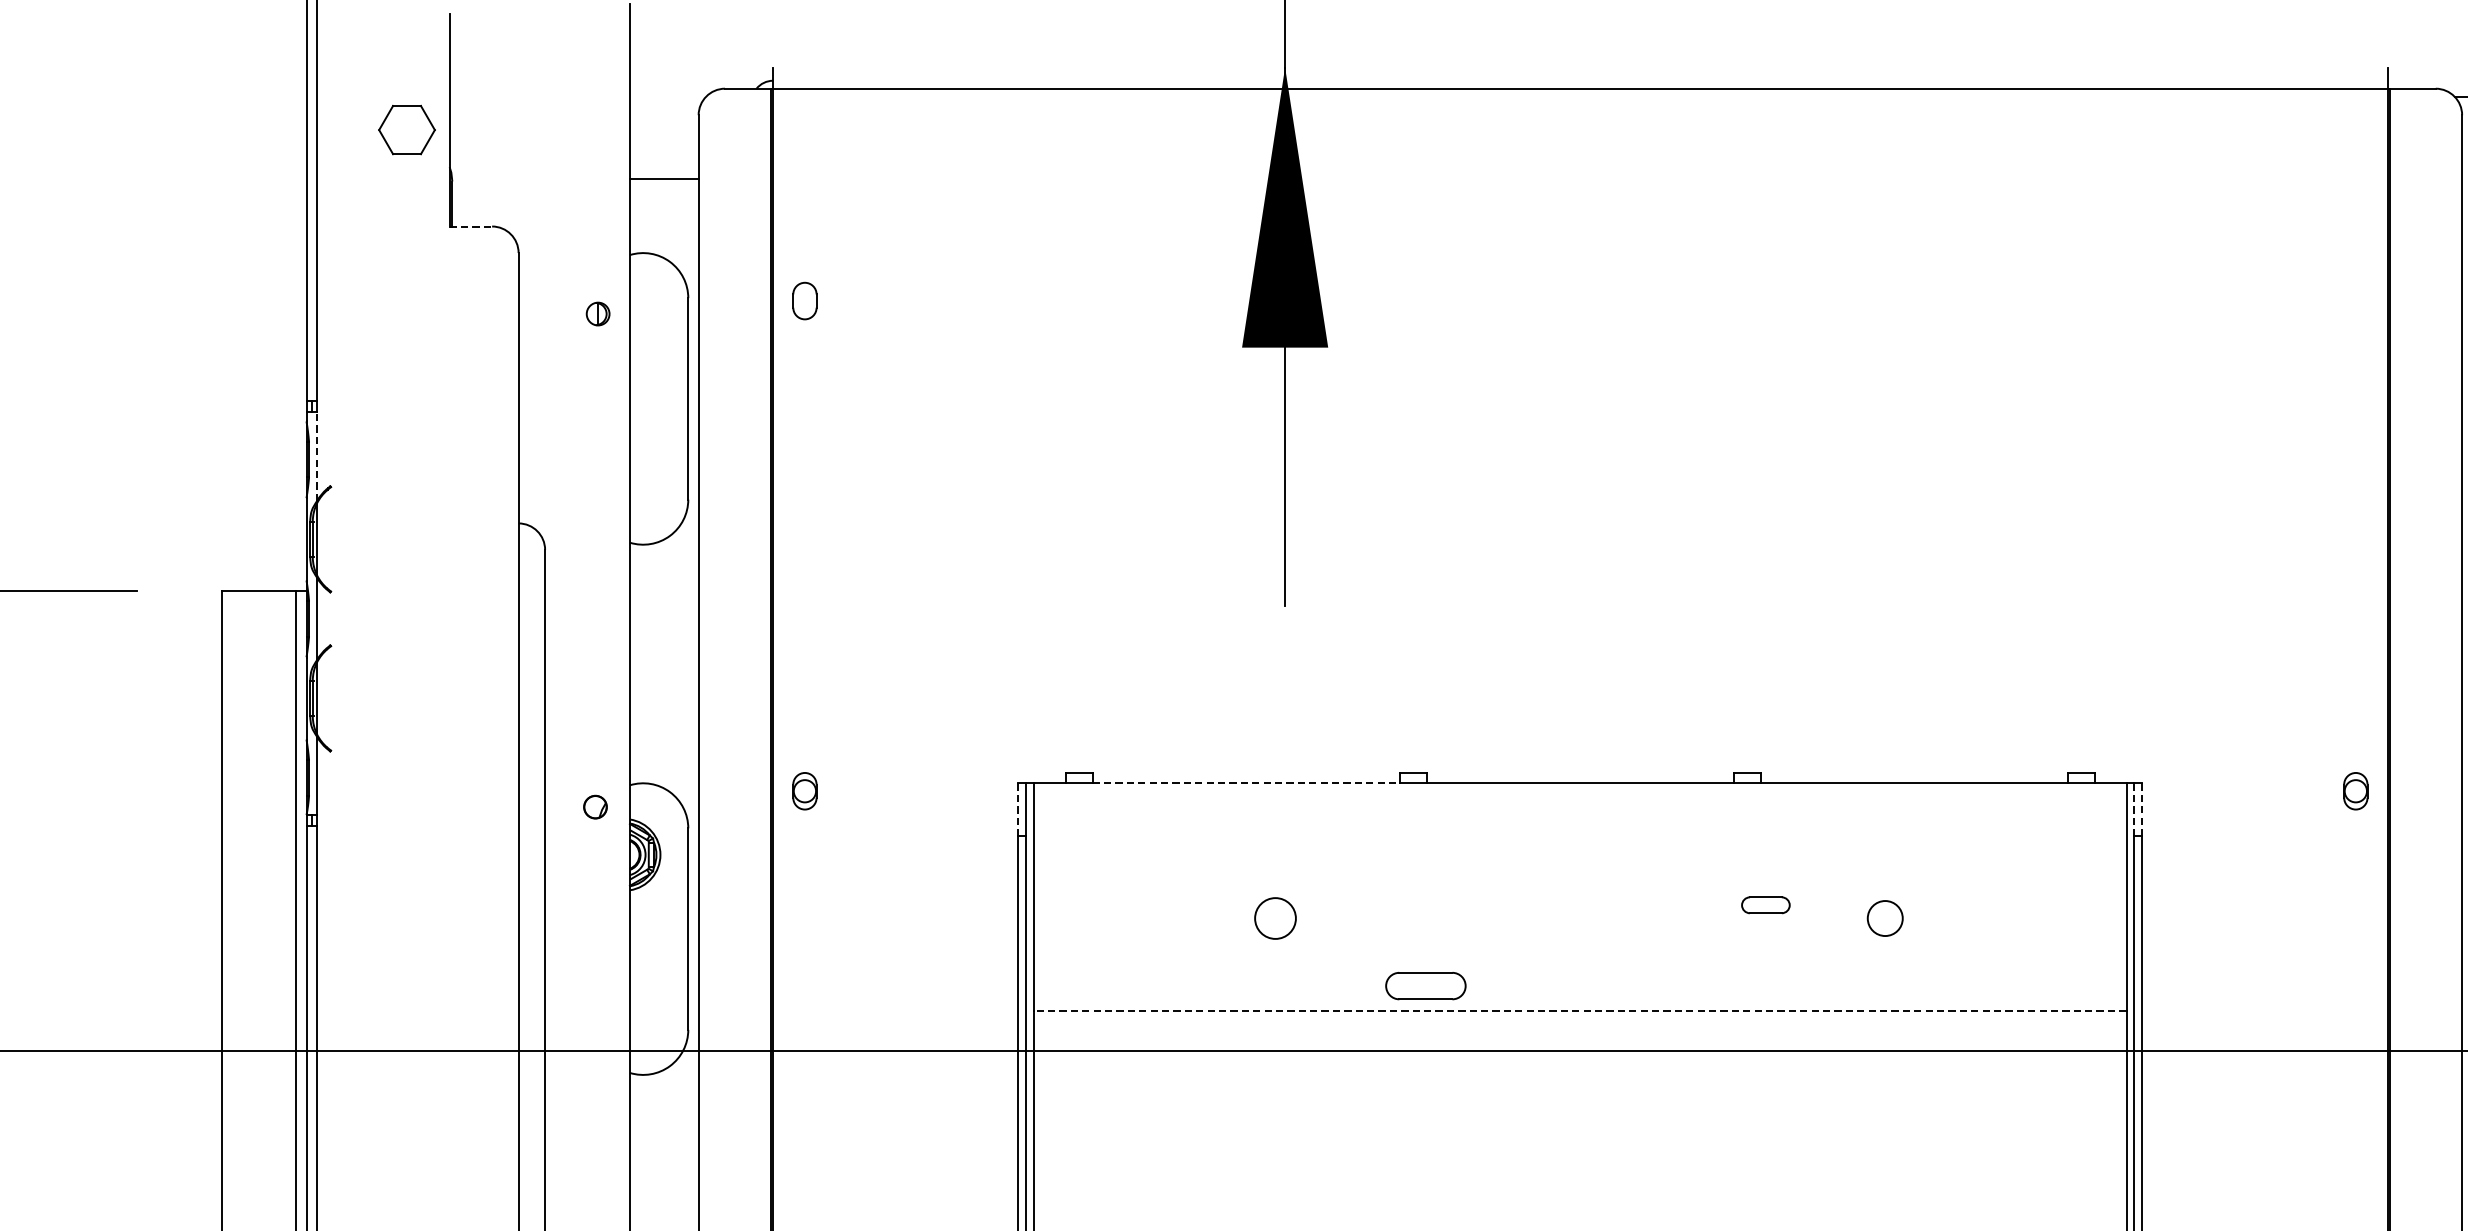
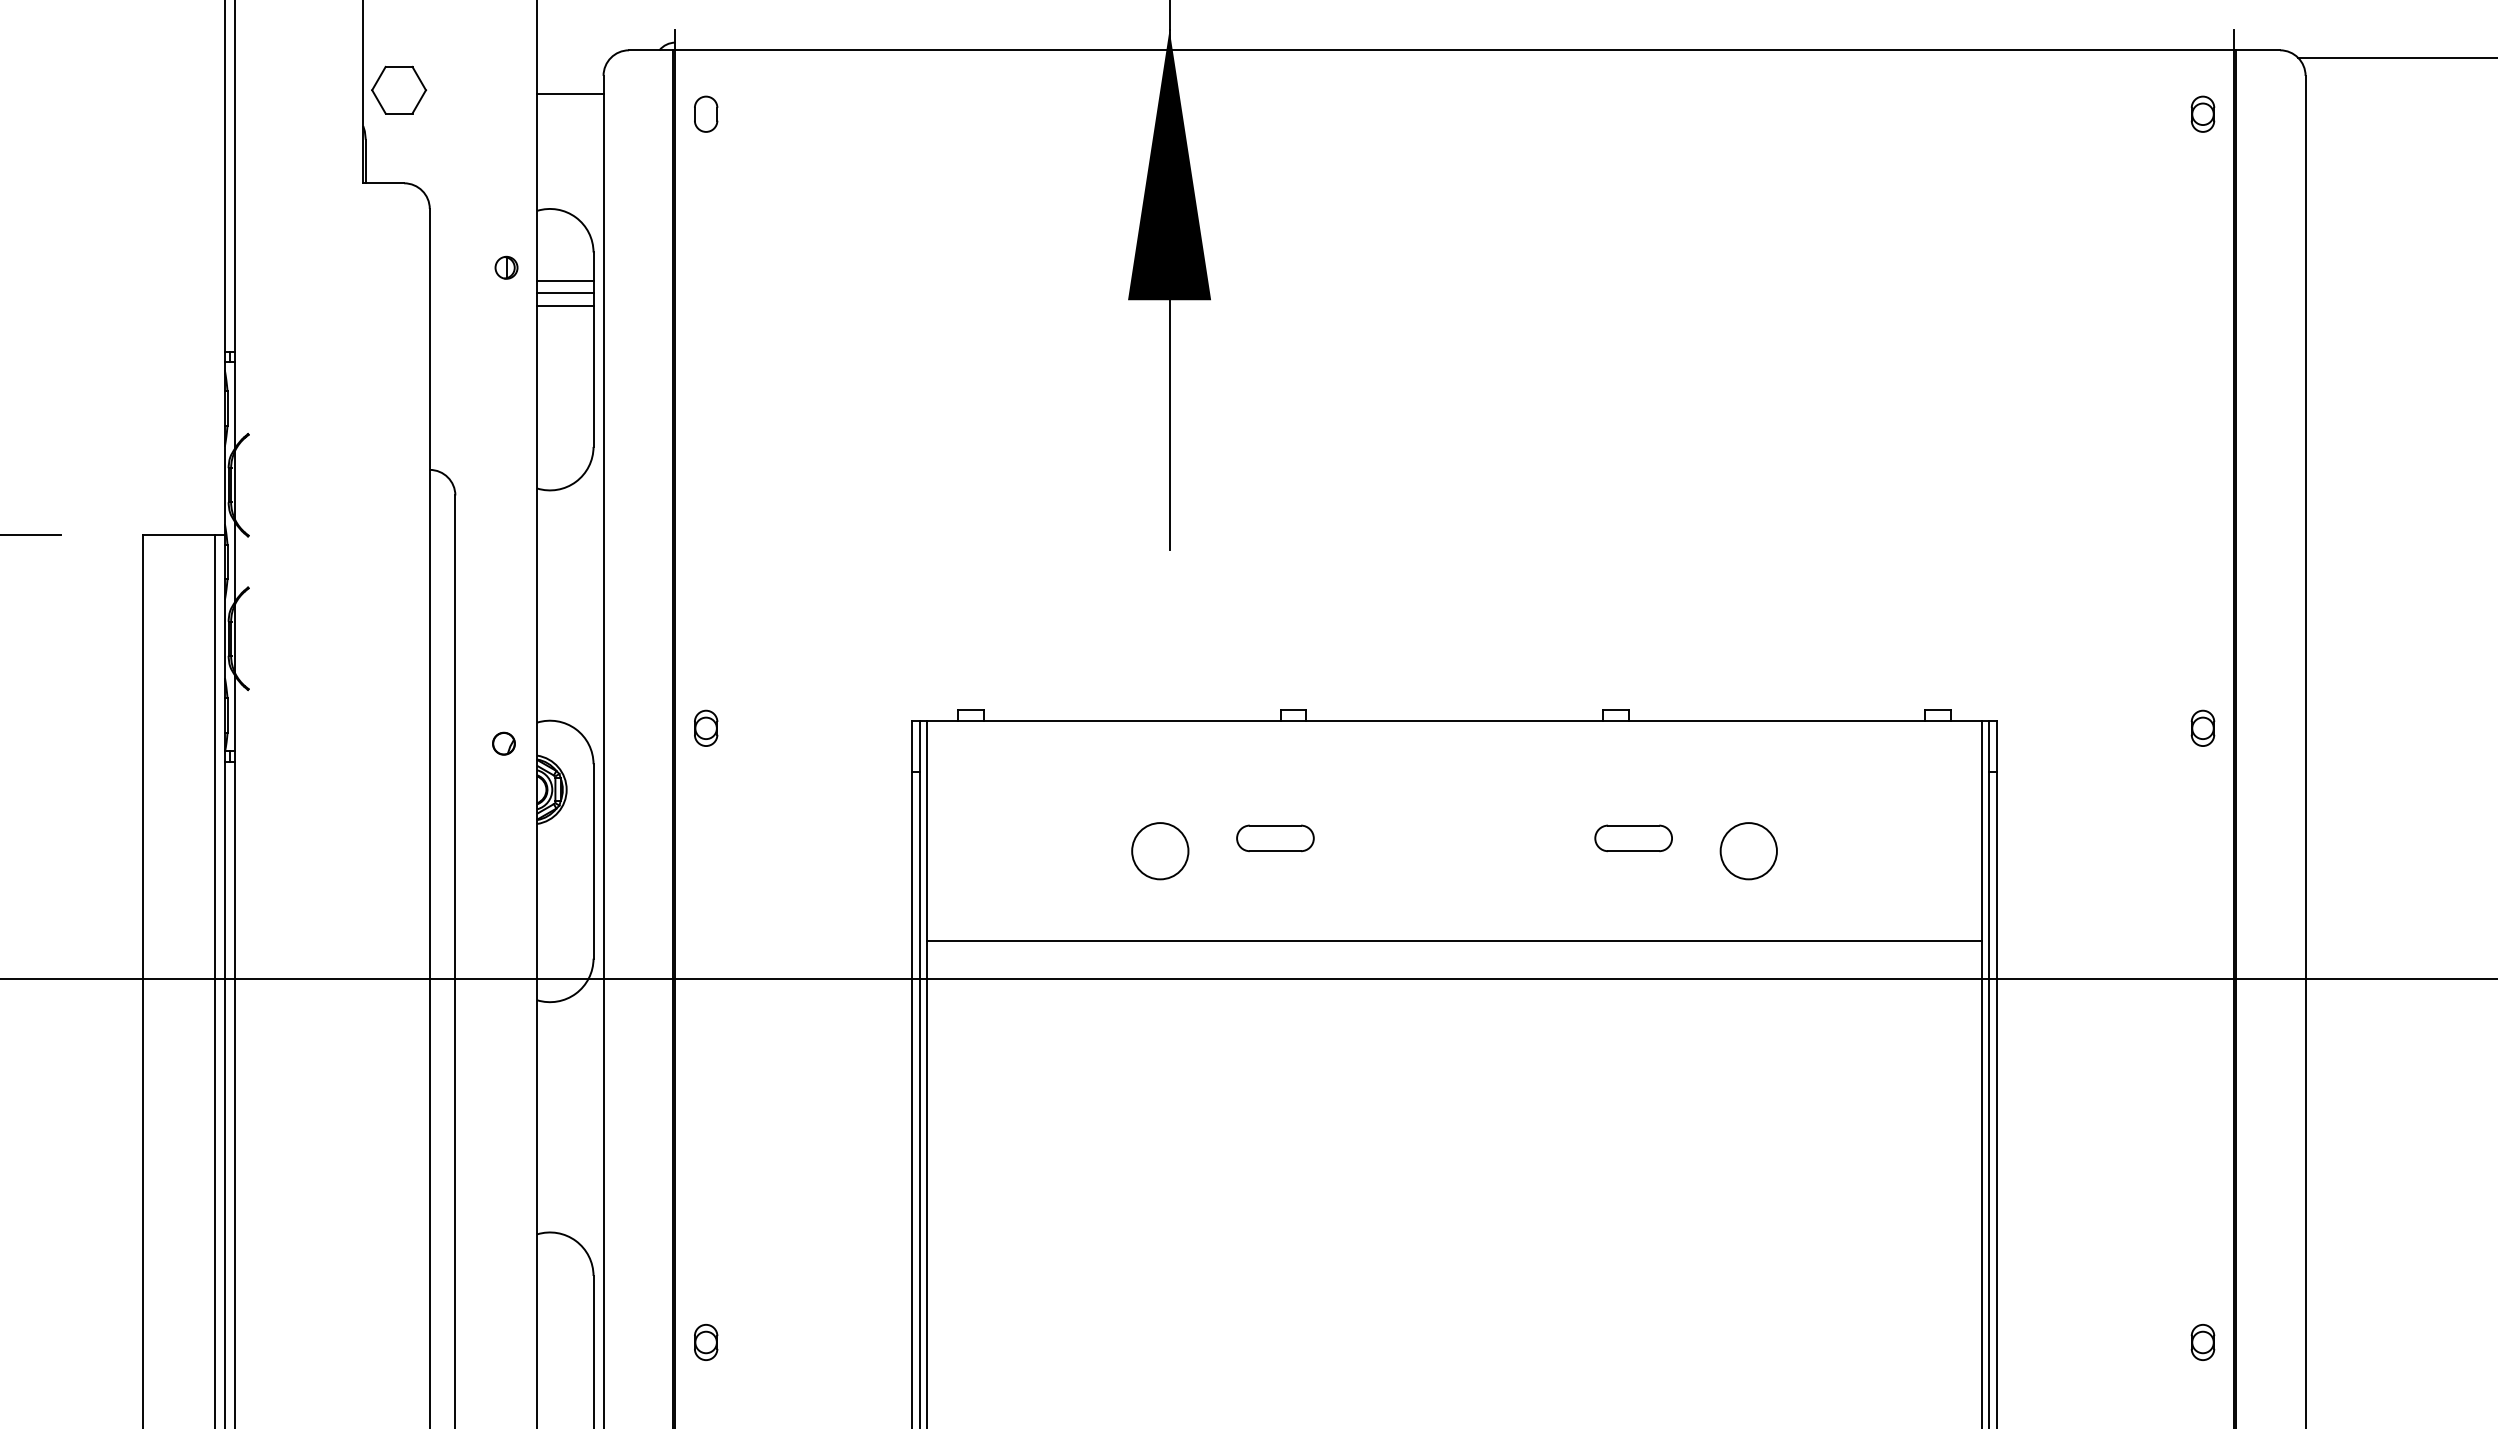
part: (407, 129) -> (399, 89), moved
part: (2355, 154) -> (2202, 113), added
line: (664, 179) -> (570, 93), moved
line: (471, 226) -> (384, 183), dashed -> solid
part: (805, 300) -> (706, 113), moved
line: (659, 327) -> (565, 280), added
line: (659, 340) -> (565, 293), added
line: (659, 354) -> (565, 306), added
line: (317, 456) -> (235, 405), dashed -> solid
line: (1246, 783) -> (1132, 720), dashed -> solid
line: (1018, 810) -> (912, 746), dashed -> solid
line: (2134, 810) -> (1989, 746), dashed -> solid
line: (2142, 810) -> (1997, 746), dashed -> solid
part: (1765, 905) -> (1633, 838), size x1.67
circle: (1275, 918) -> (1160, 851), size x1.43
circle: (1884, 918) -> (1748, 851), size x1.67
part: (1425, 986) -> (1275, 838), moved
line: (1580, 1011) -> (1454, 940), dashed -> solid

